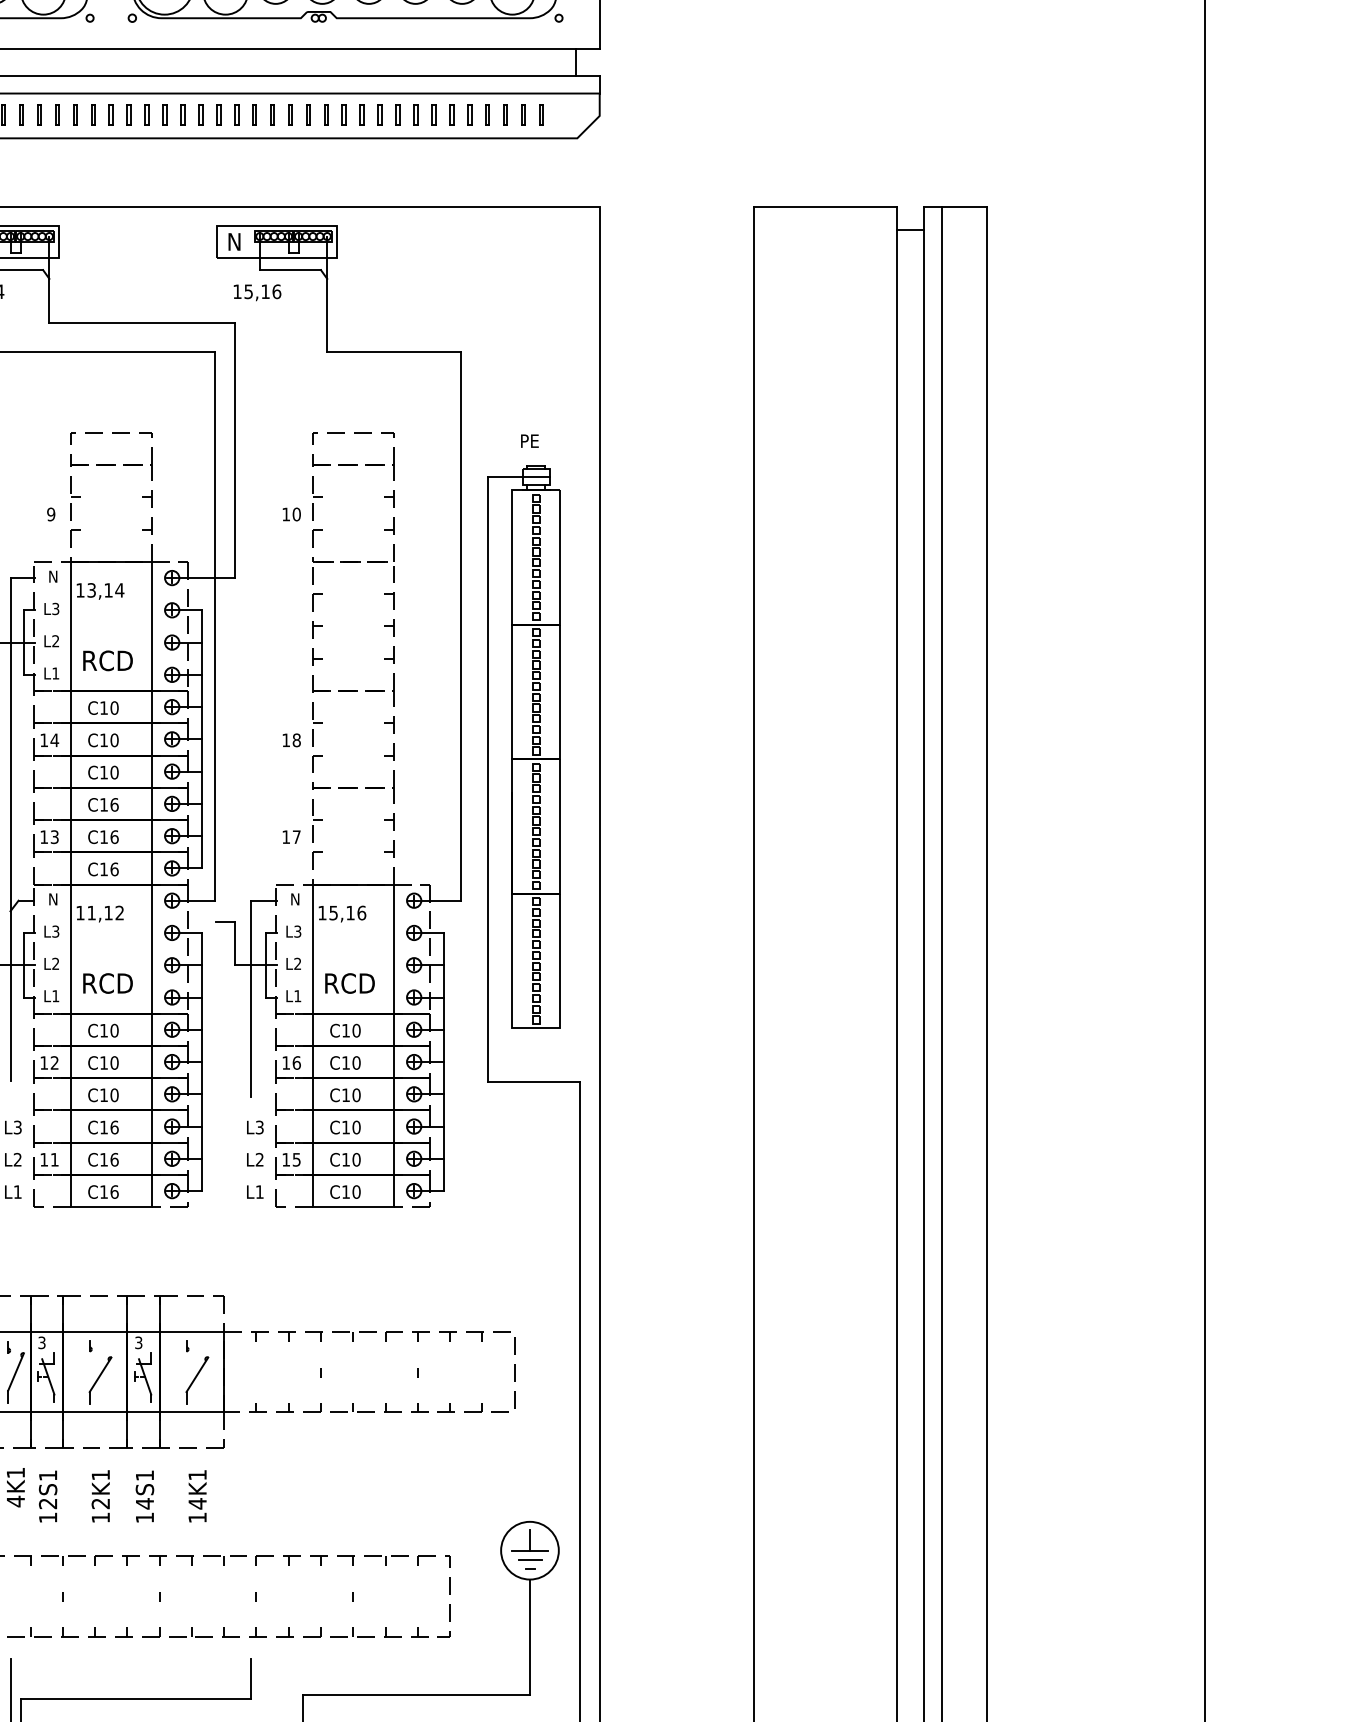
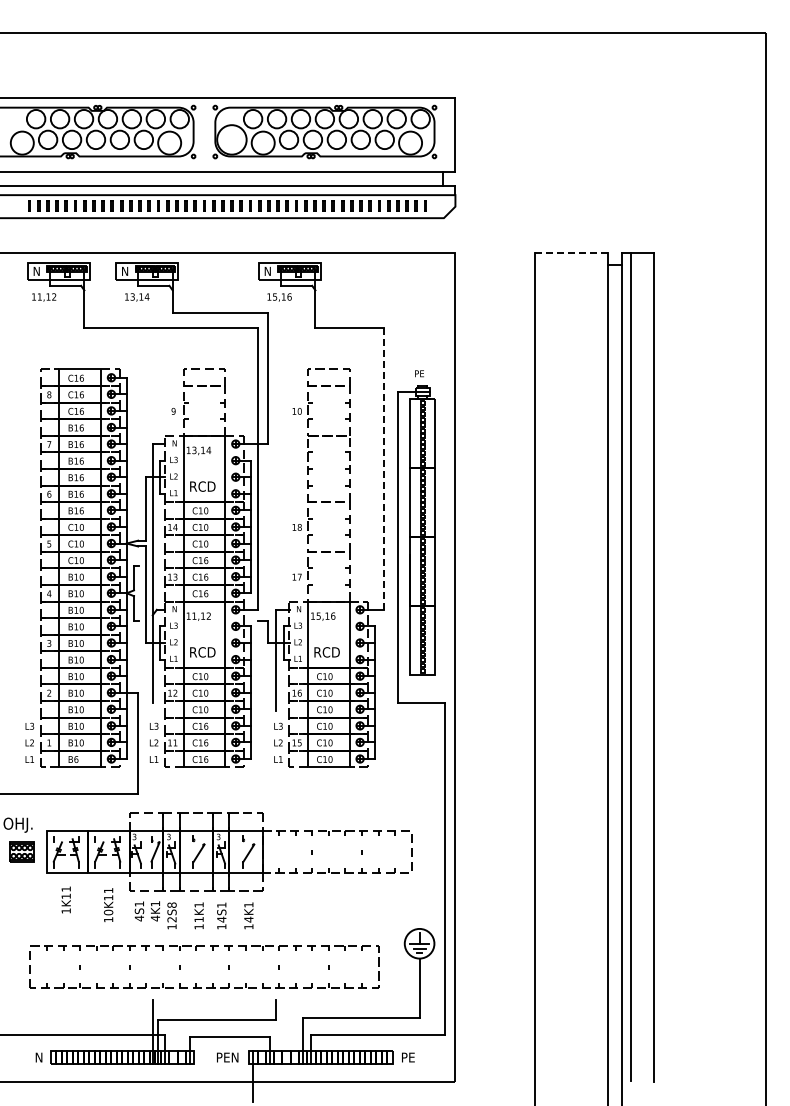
line: (825, 207) -> (571, 253), solid -> dashed
line: (461, 625) -> (384, 468), solid -> dashed
text: (47, 1474) -> (171, 904), 12S1 -> 12S8
text: (99, 1503) -> (198, 919), 12K1 -> 11K1

